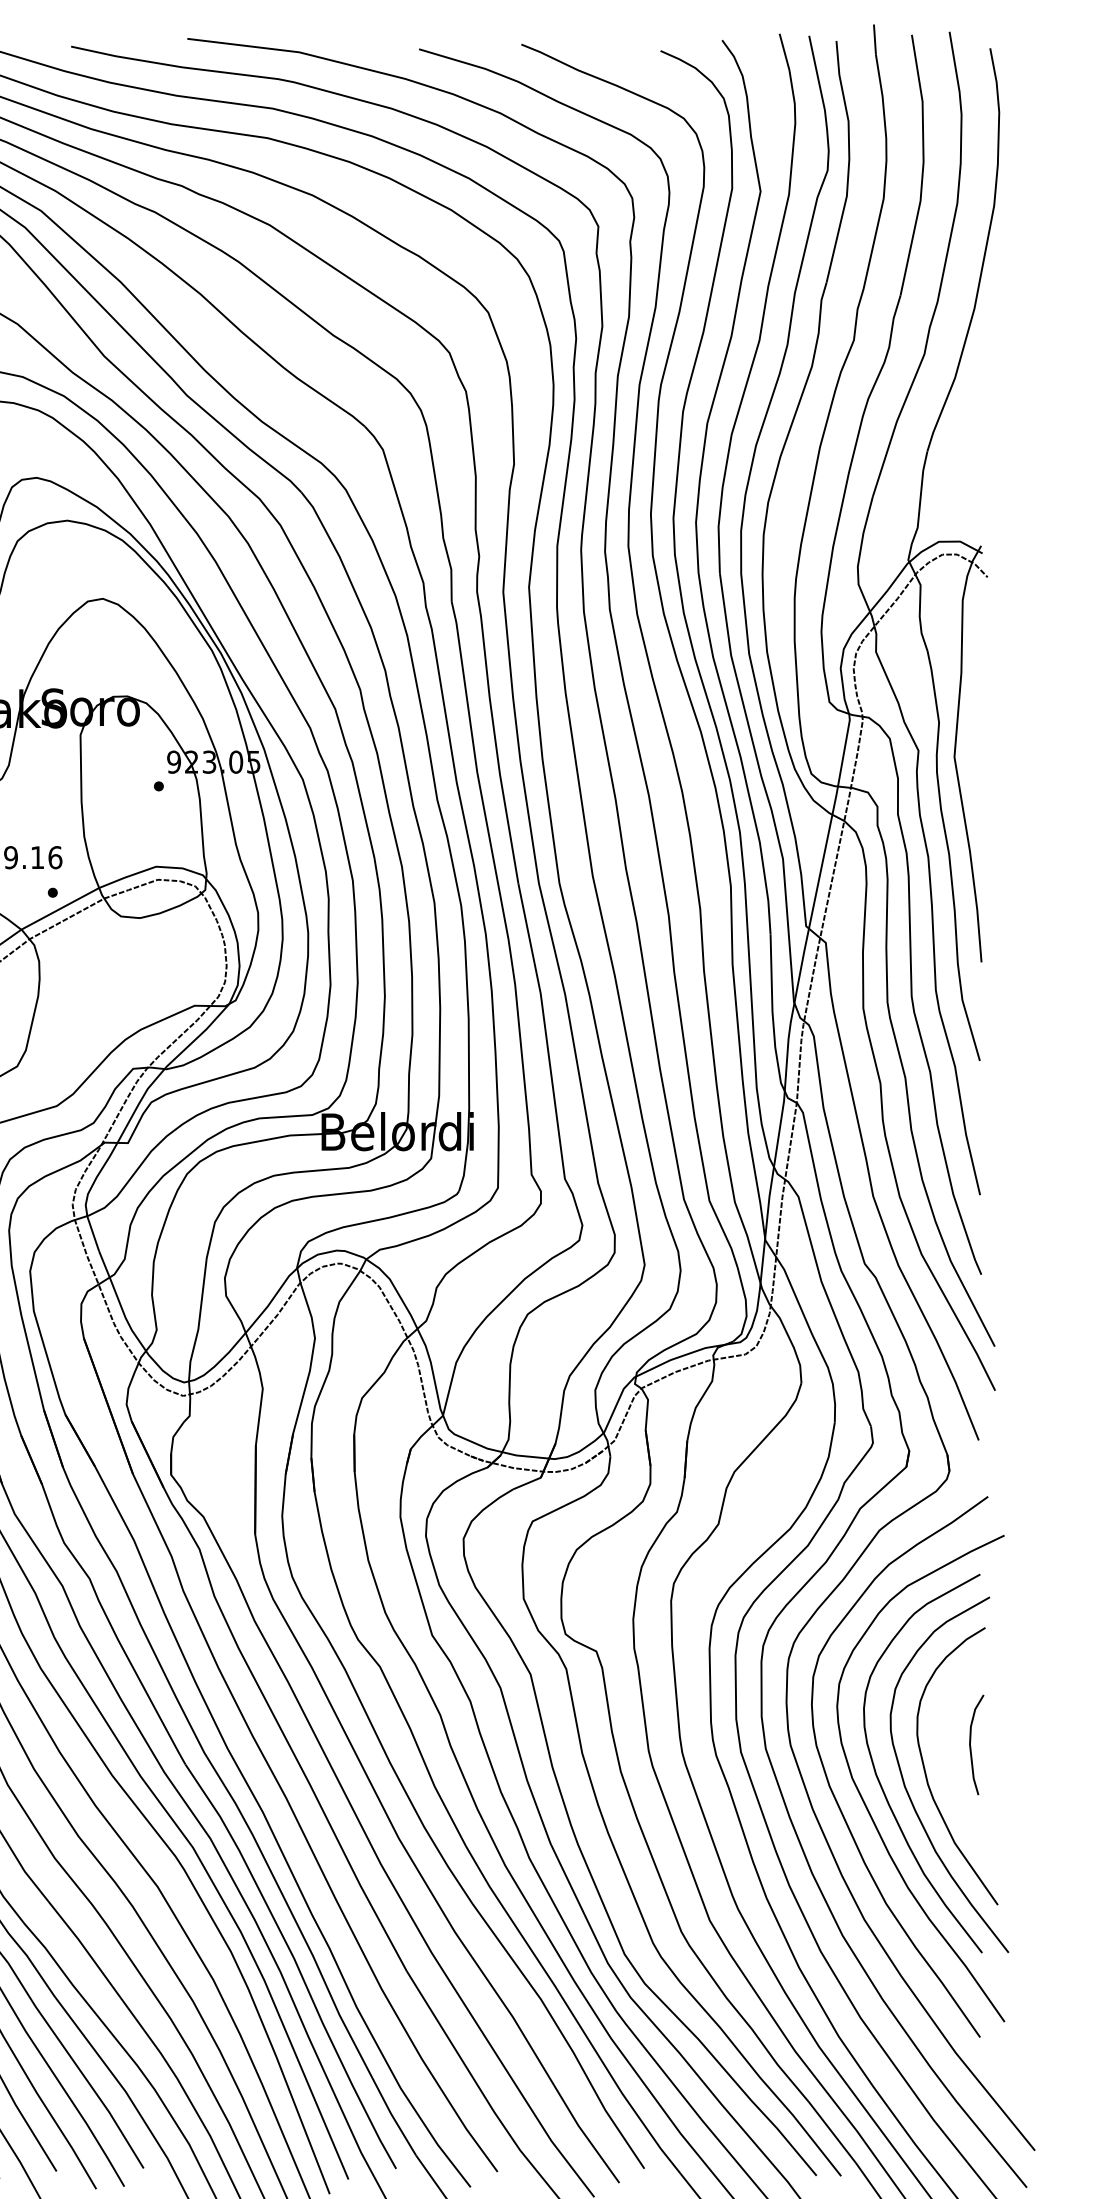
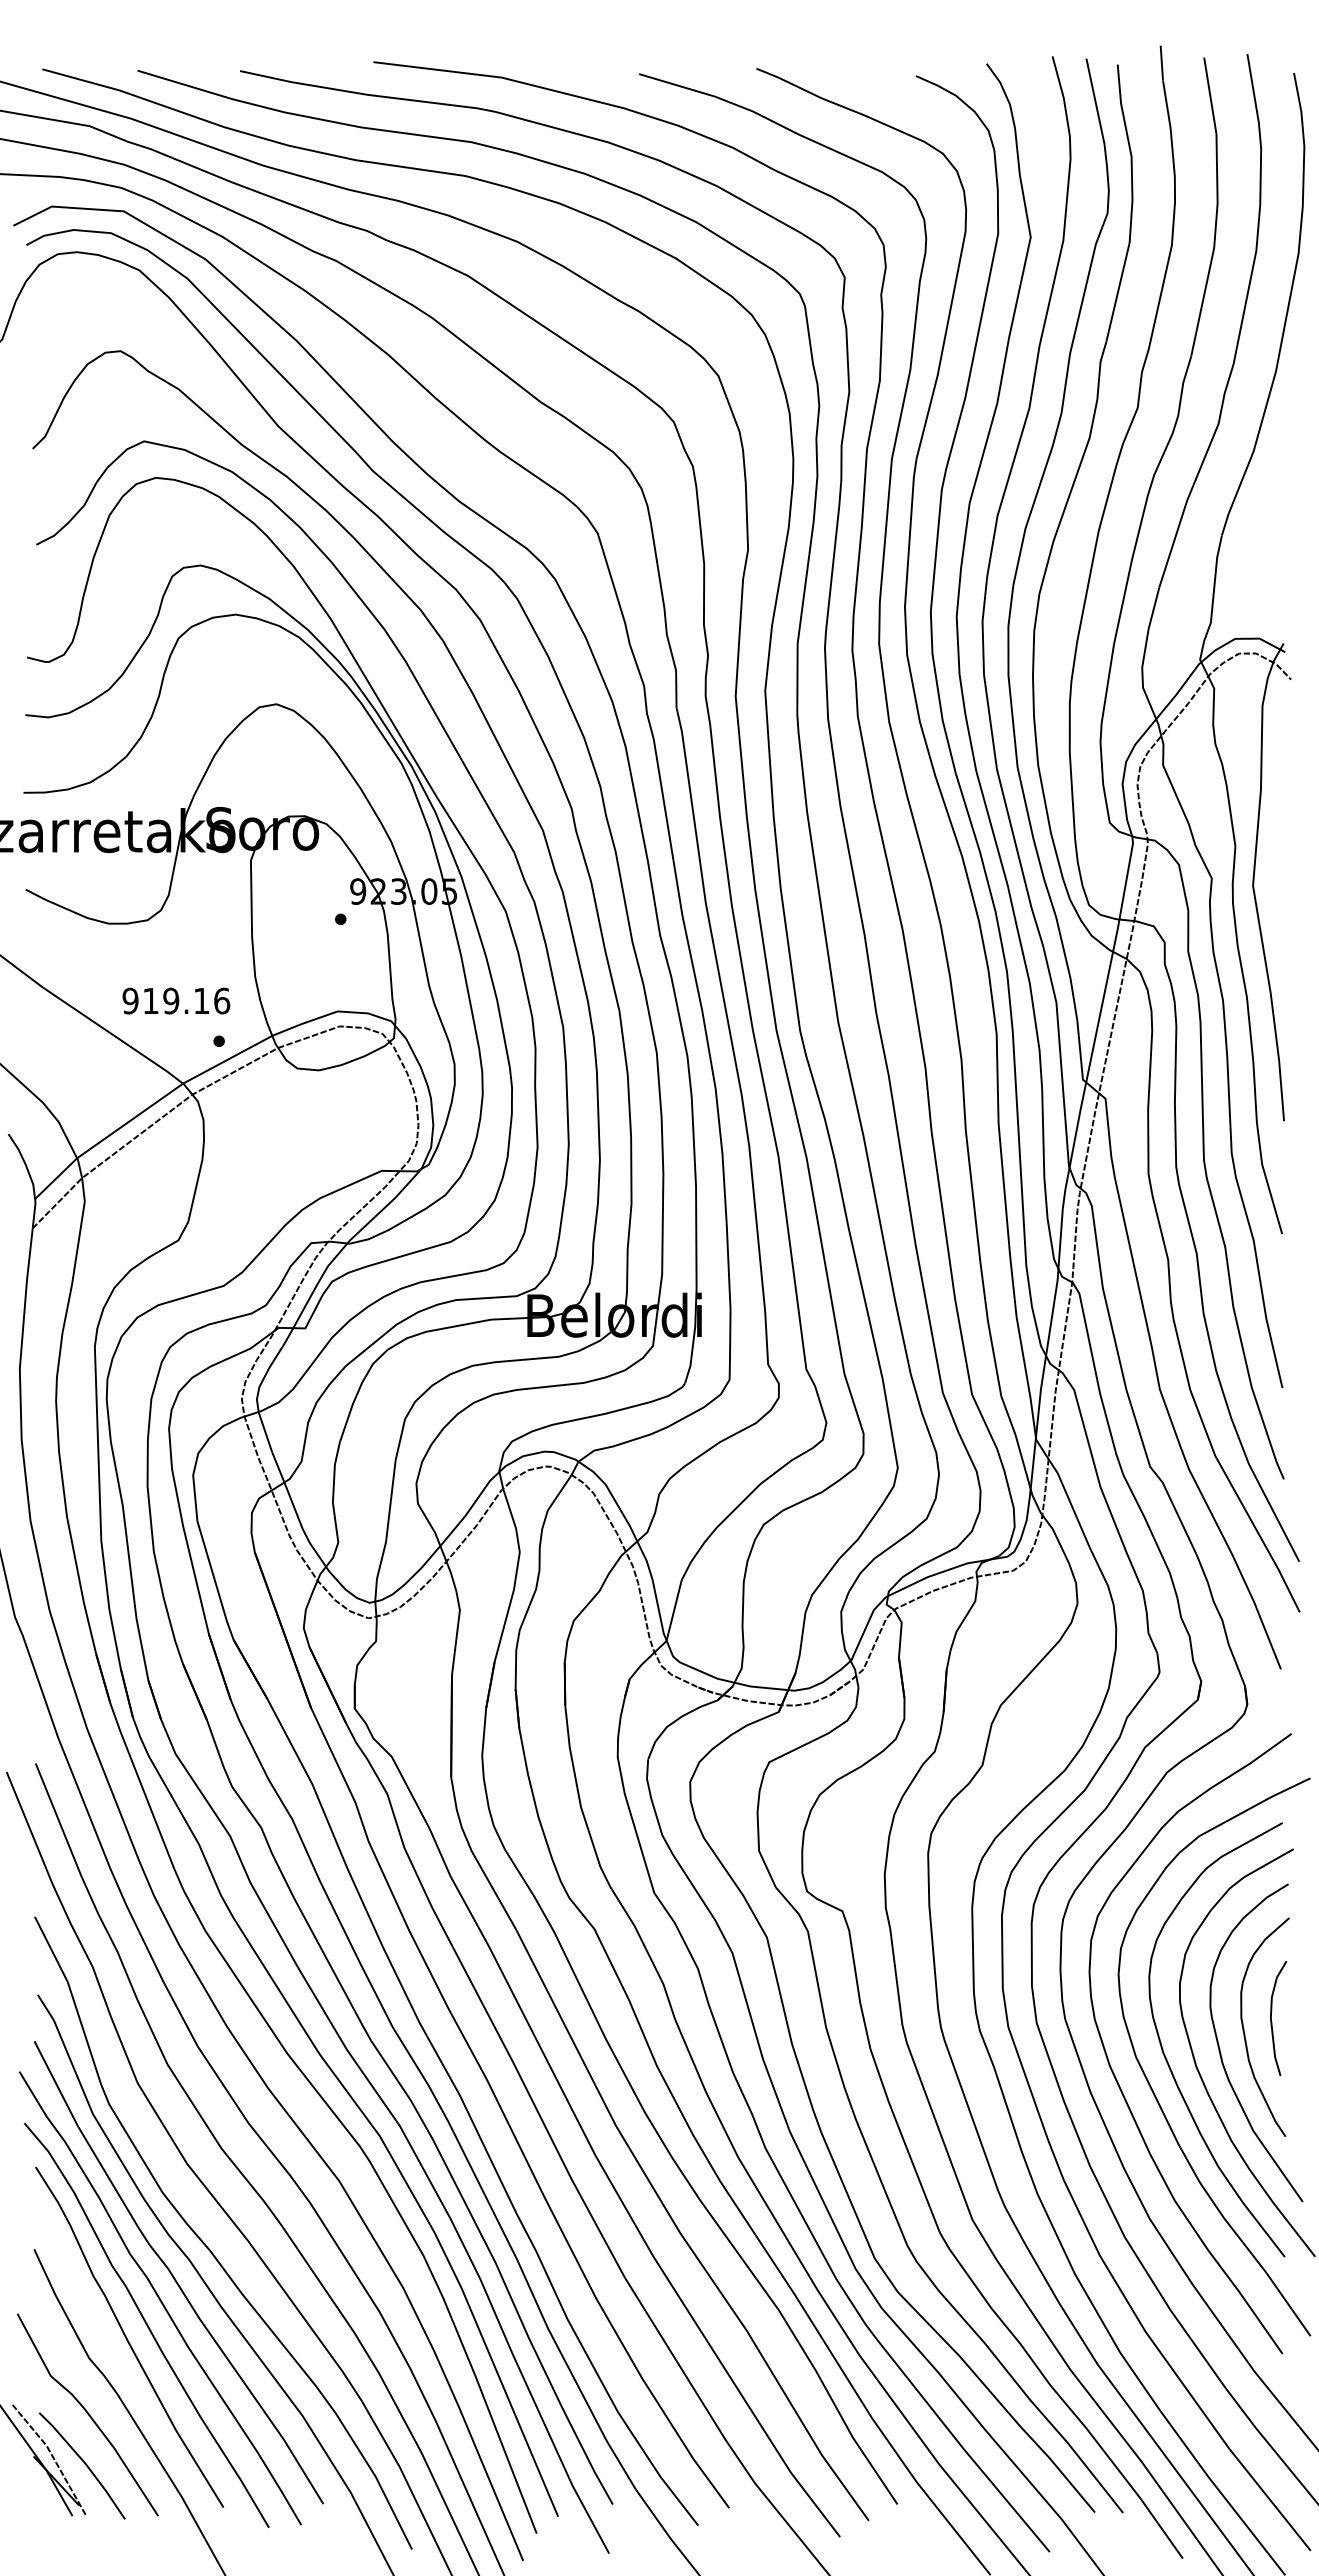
curve: (947, 1753) -> (1244, 2028), added

